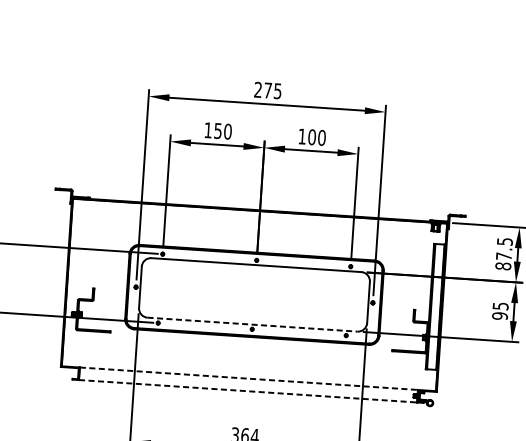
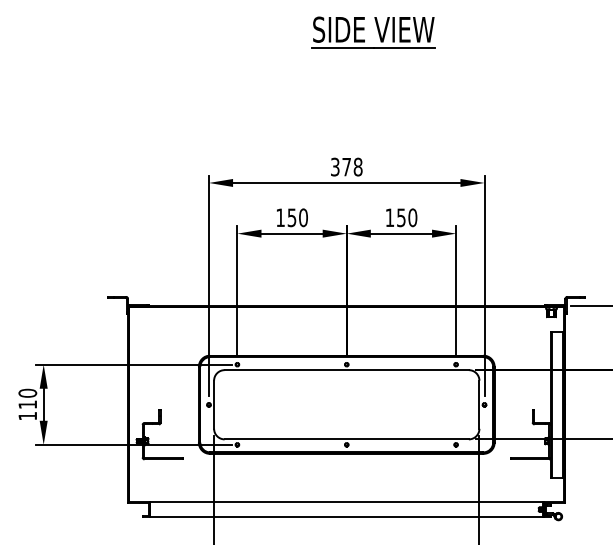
text: (267, 90) -> (346, 166), 275 -> 378
text: (312, 137) -> (401, 217), 100 -> 150
line: (253, 324) -> (347, 439), dashed -> solid
line: (248, 378) -> (346, 502), dashed -> solid
line: (247, 390) -> (346, 516), dashed -> solid

